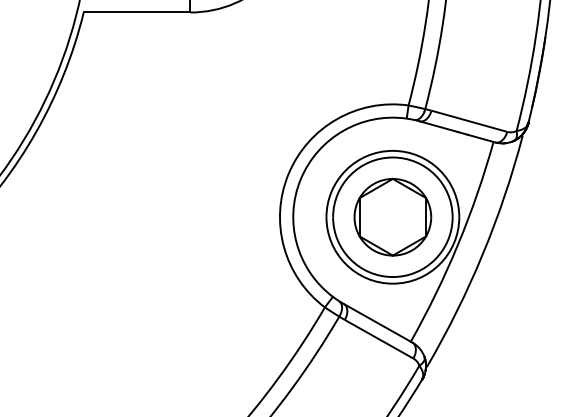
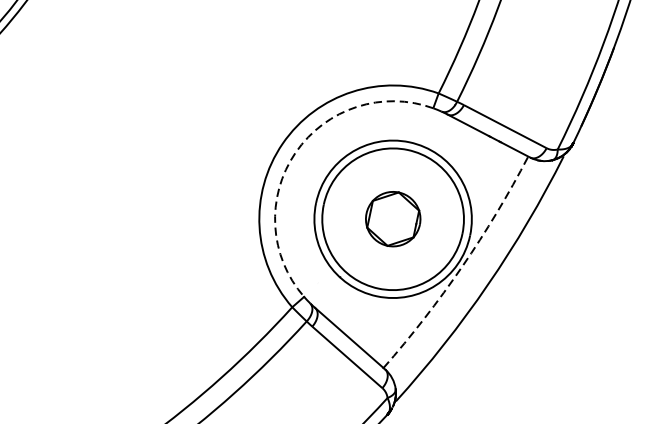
arc: (300, 179) -> (295, 152), solid -> dashed
part: (392, 216) -> (392, 218), size x0.6
arc: (458, 244) -> (462, 266), solid -> dashed

